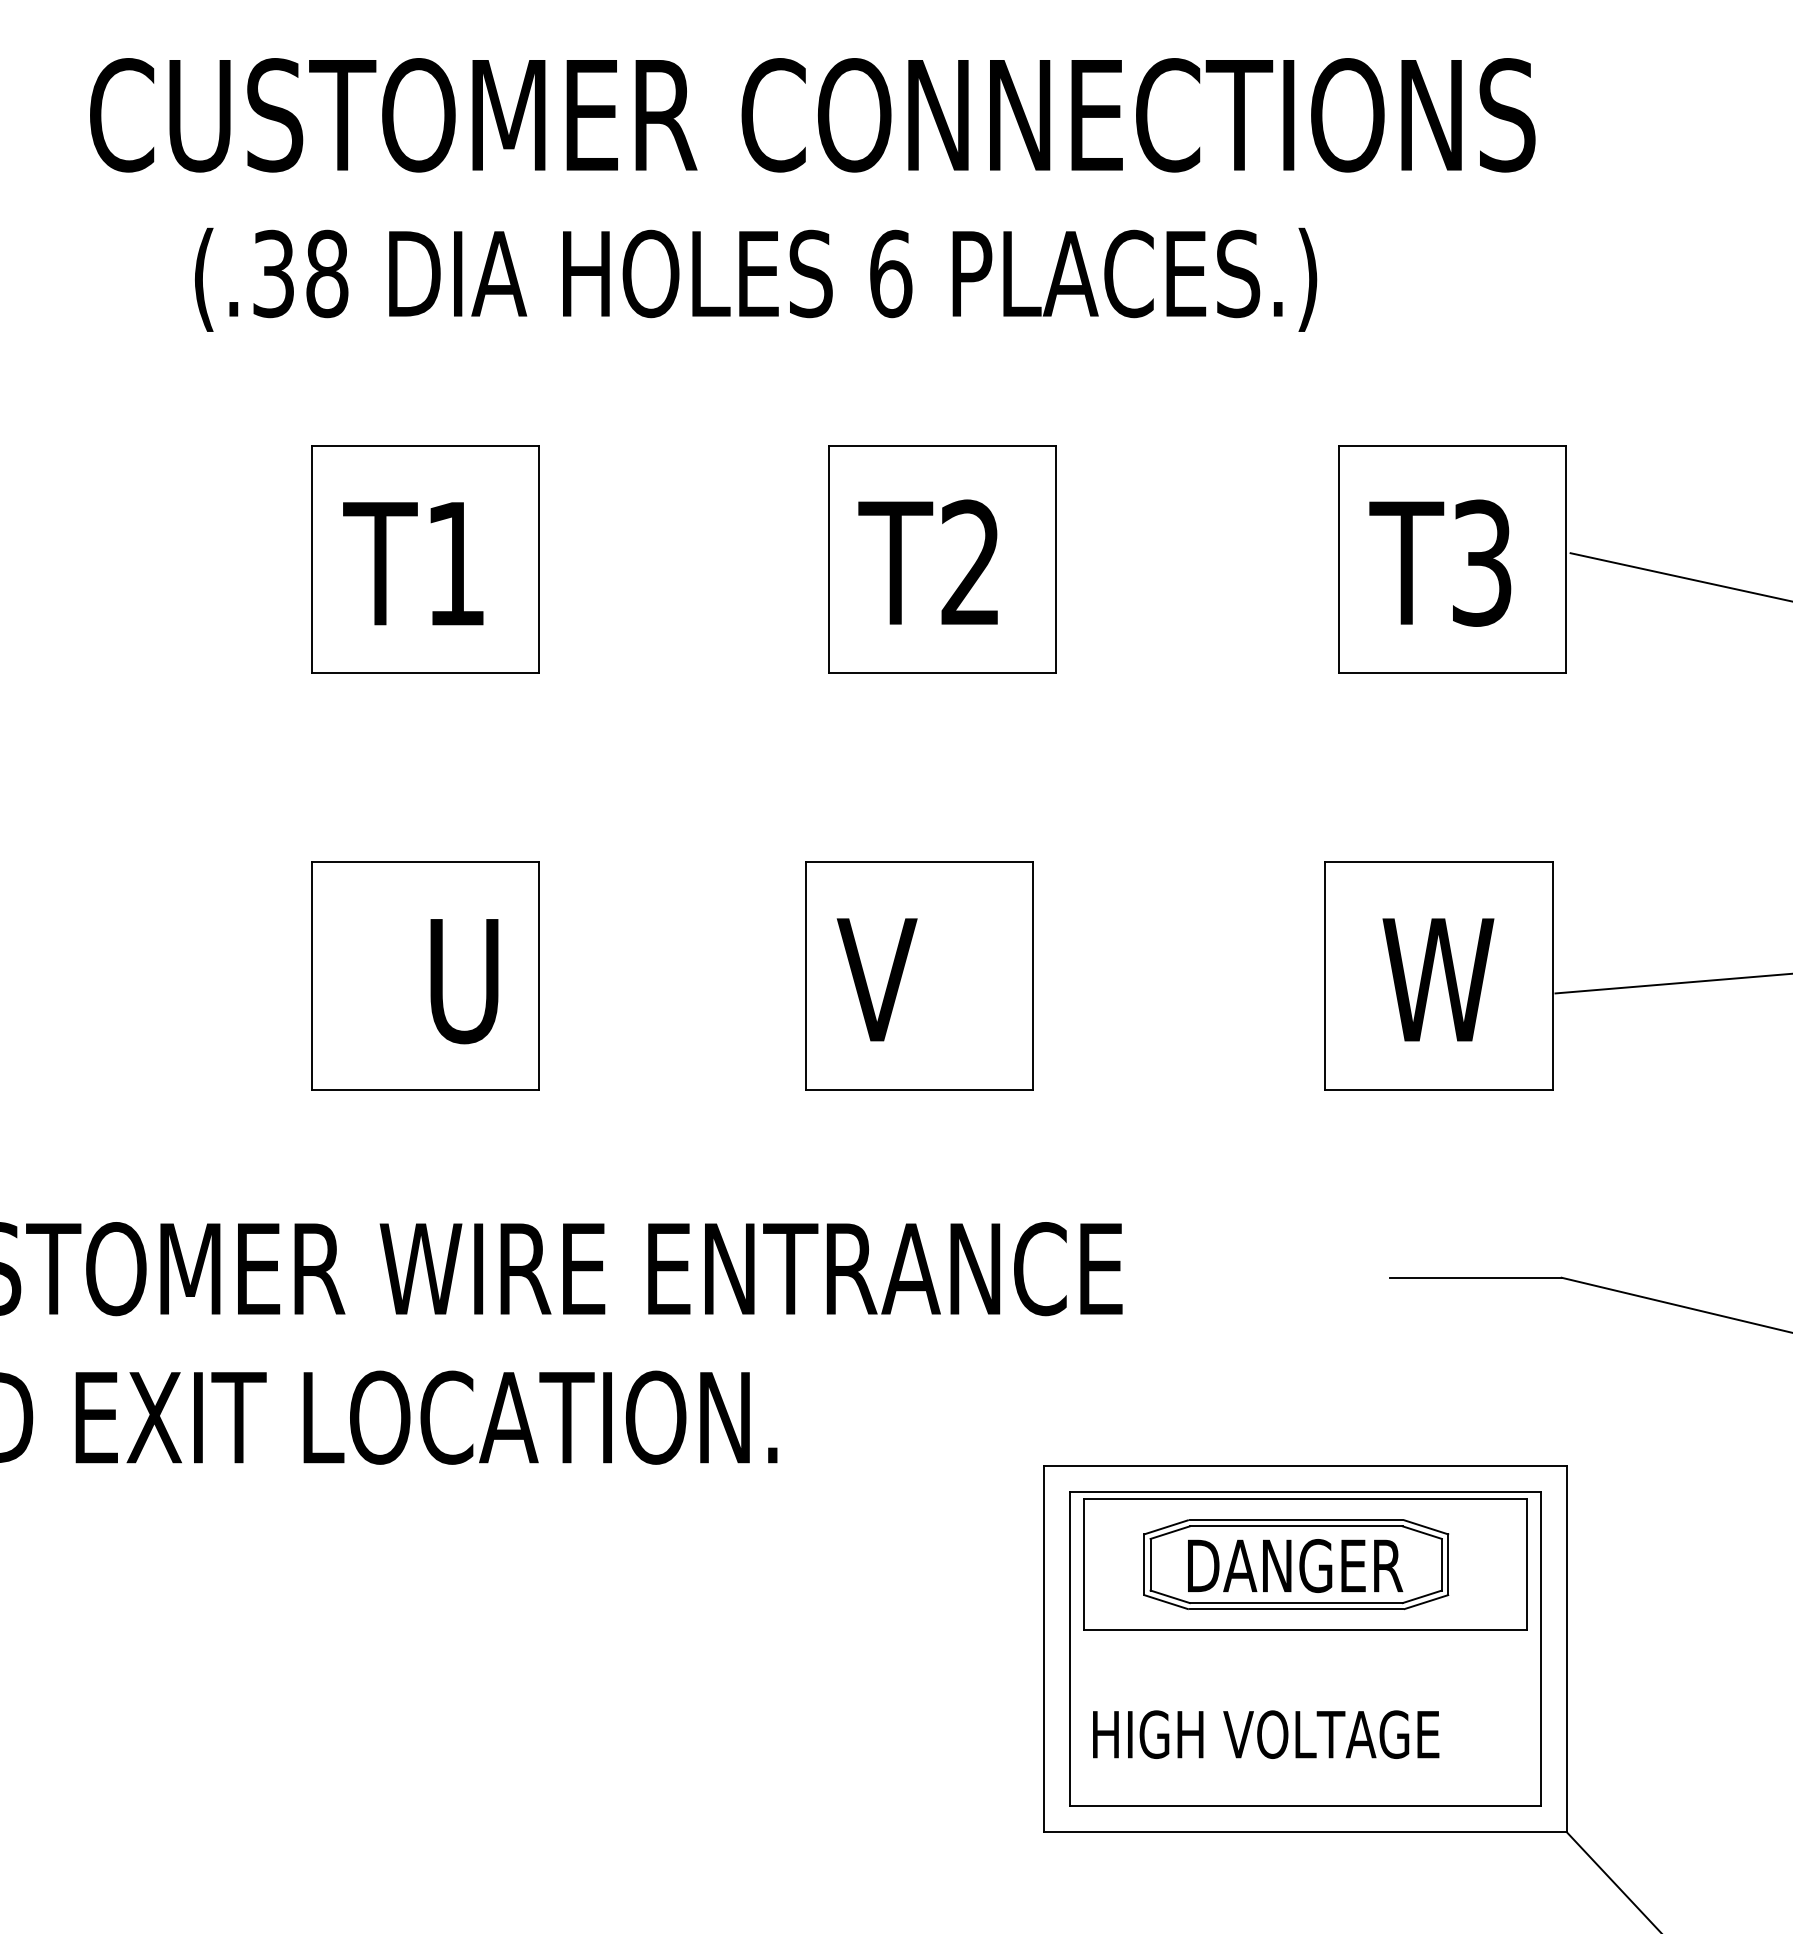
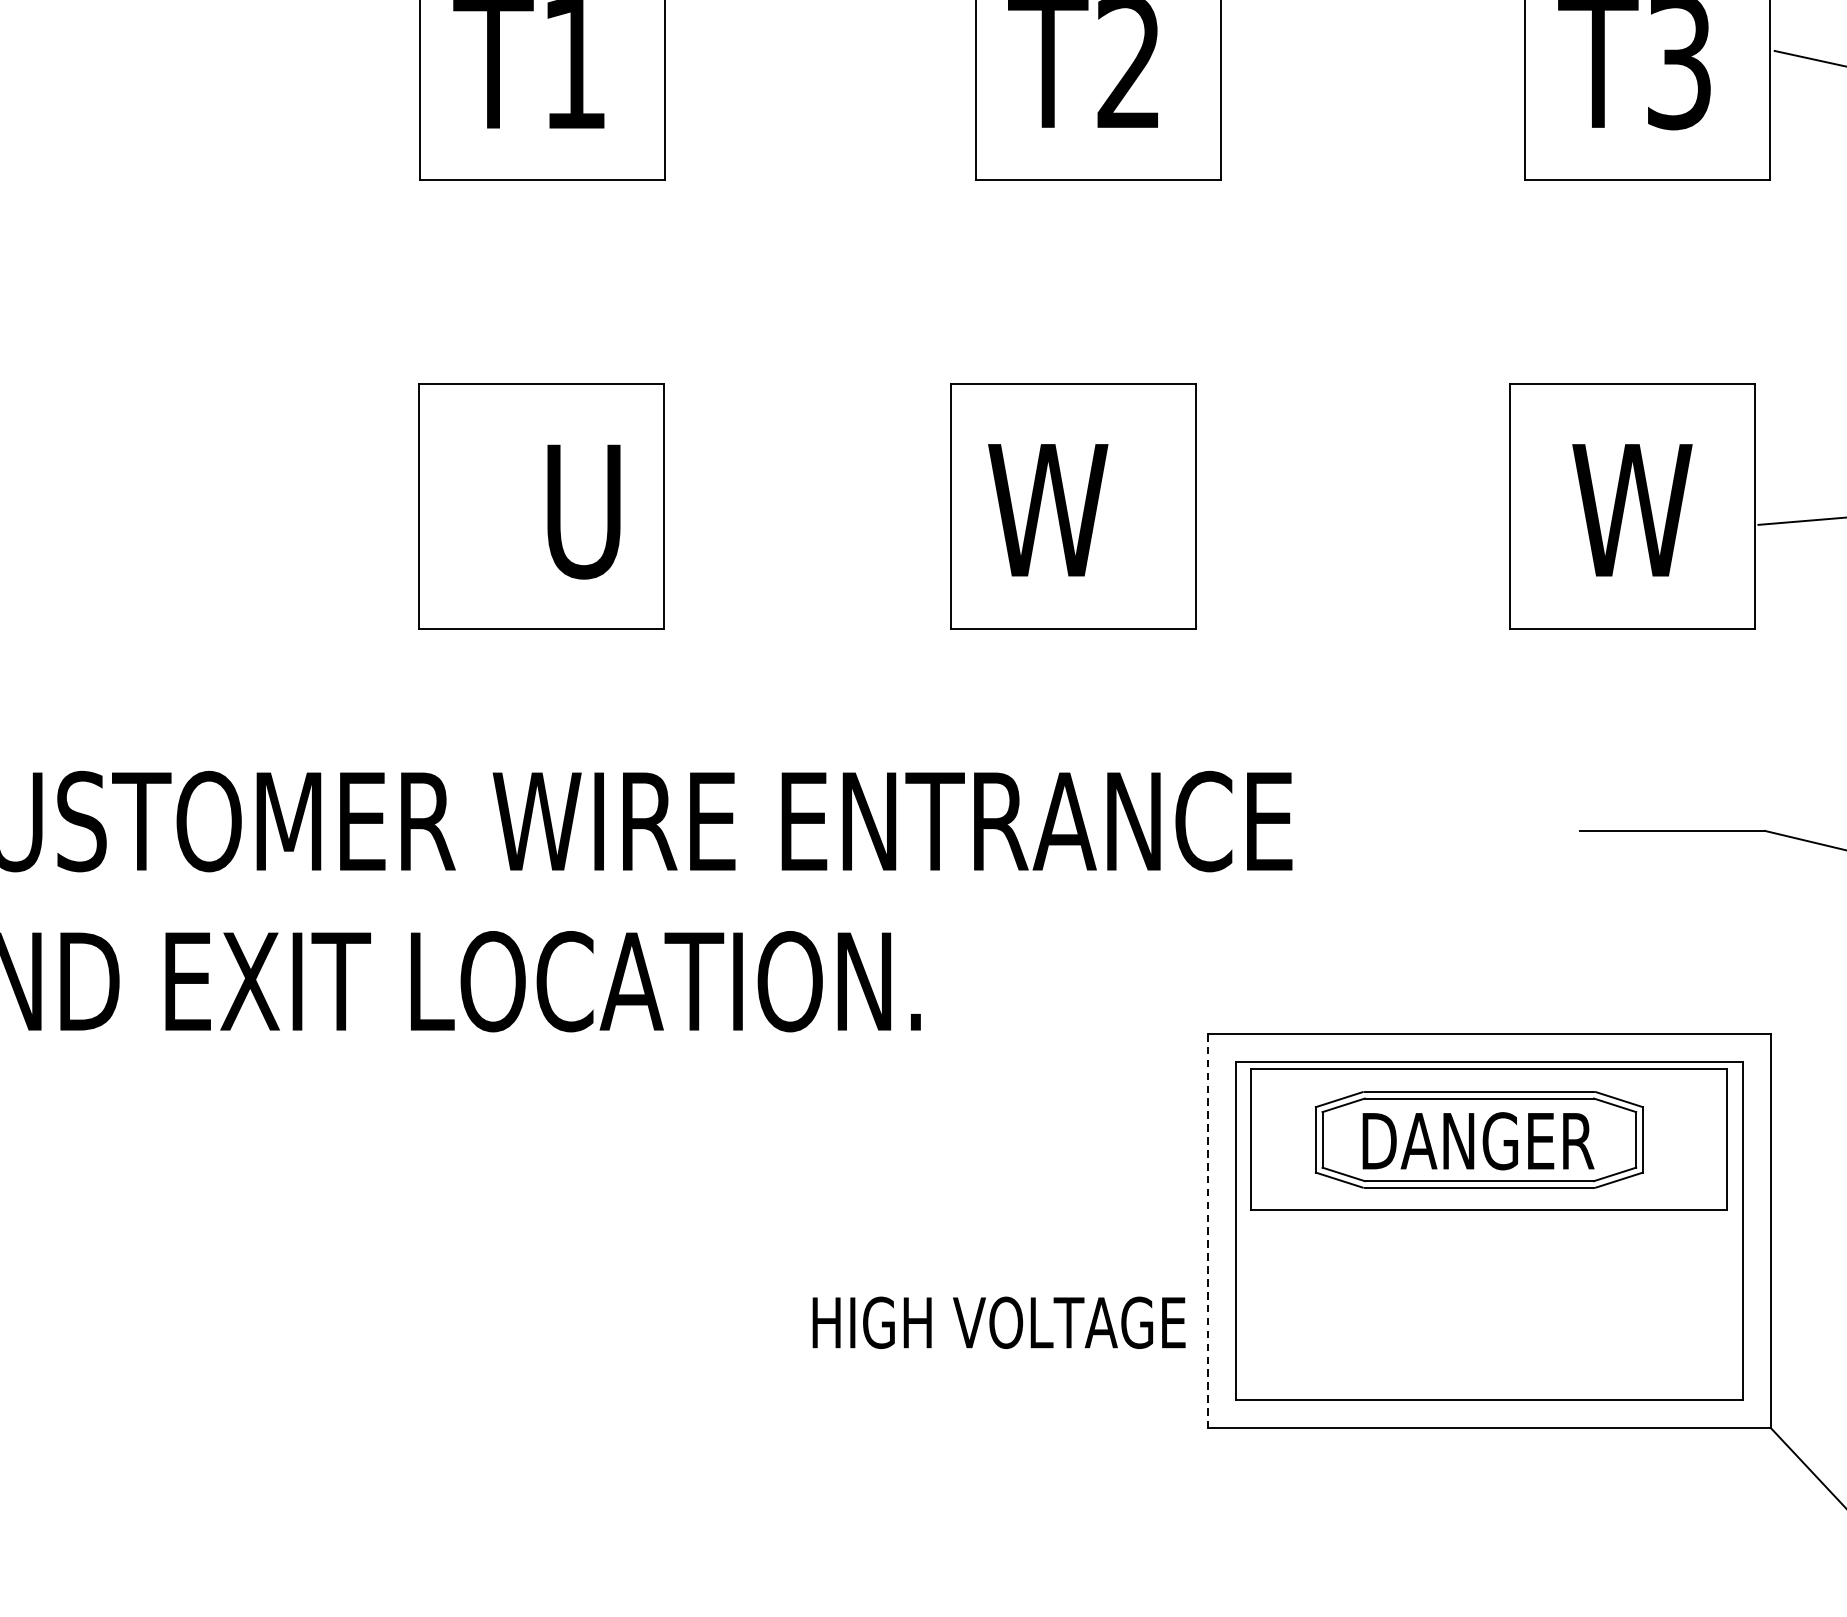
text: (893, 979) -> (1045, 509), V -> W
line: (1044, 1649) -> (1208, 1231), solid -> dashed
text: (1266, 1734) -> (999, 1322), moved

